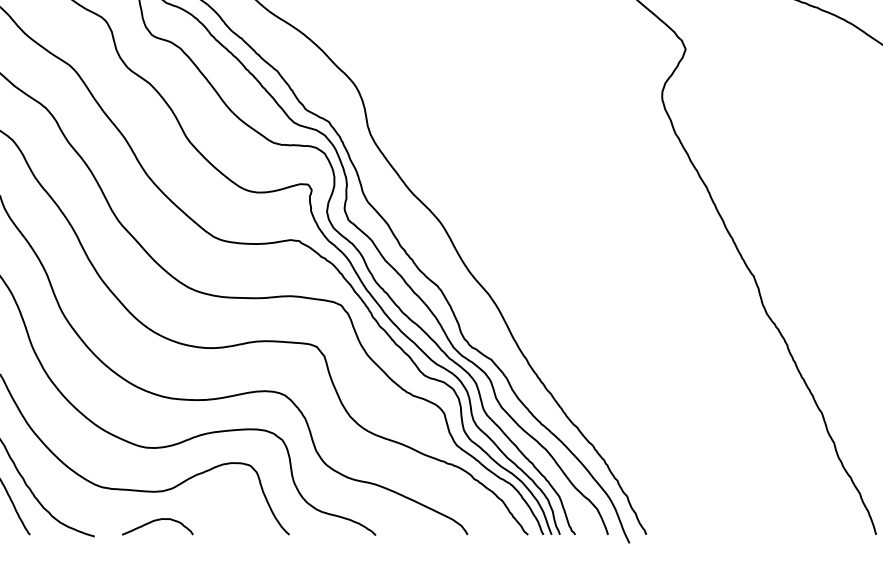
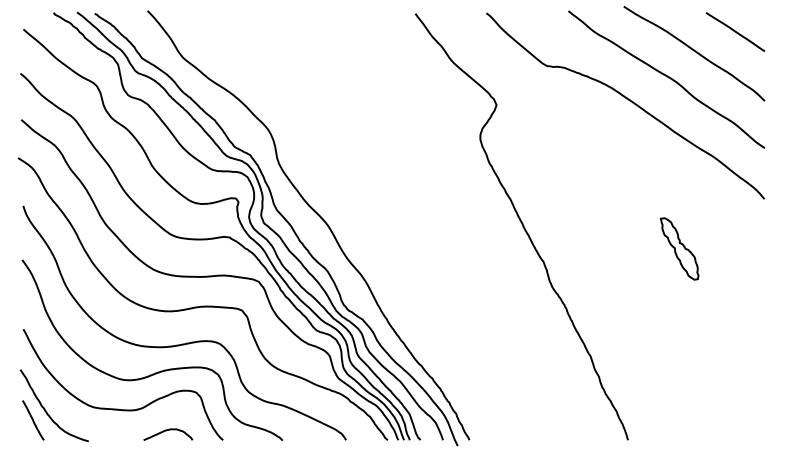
curve: (155, 522) -> (166, 431), moved

